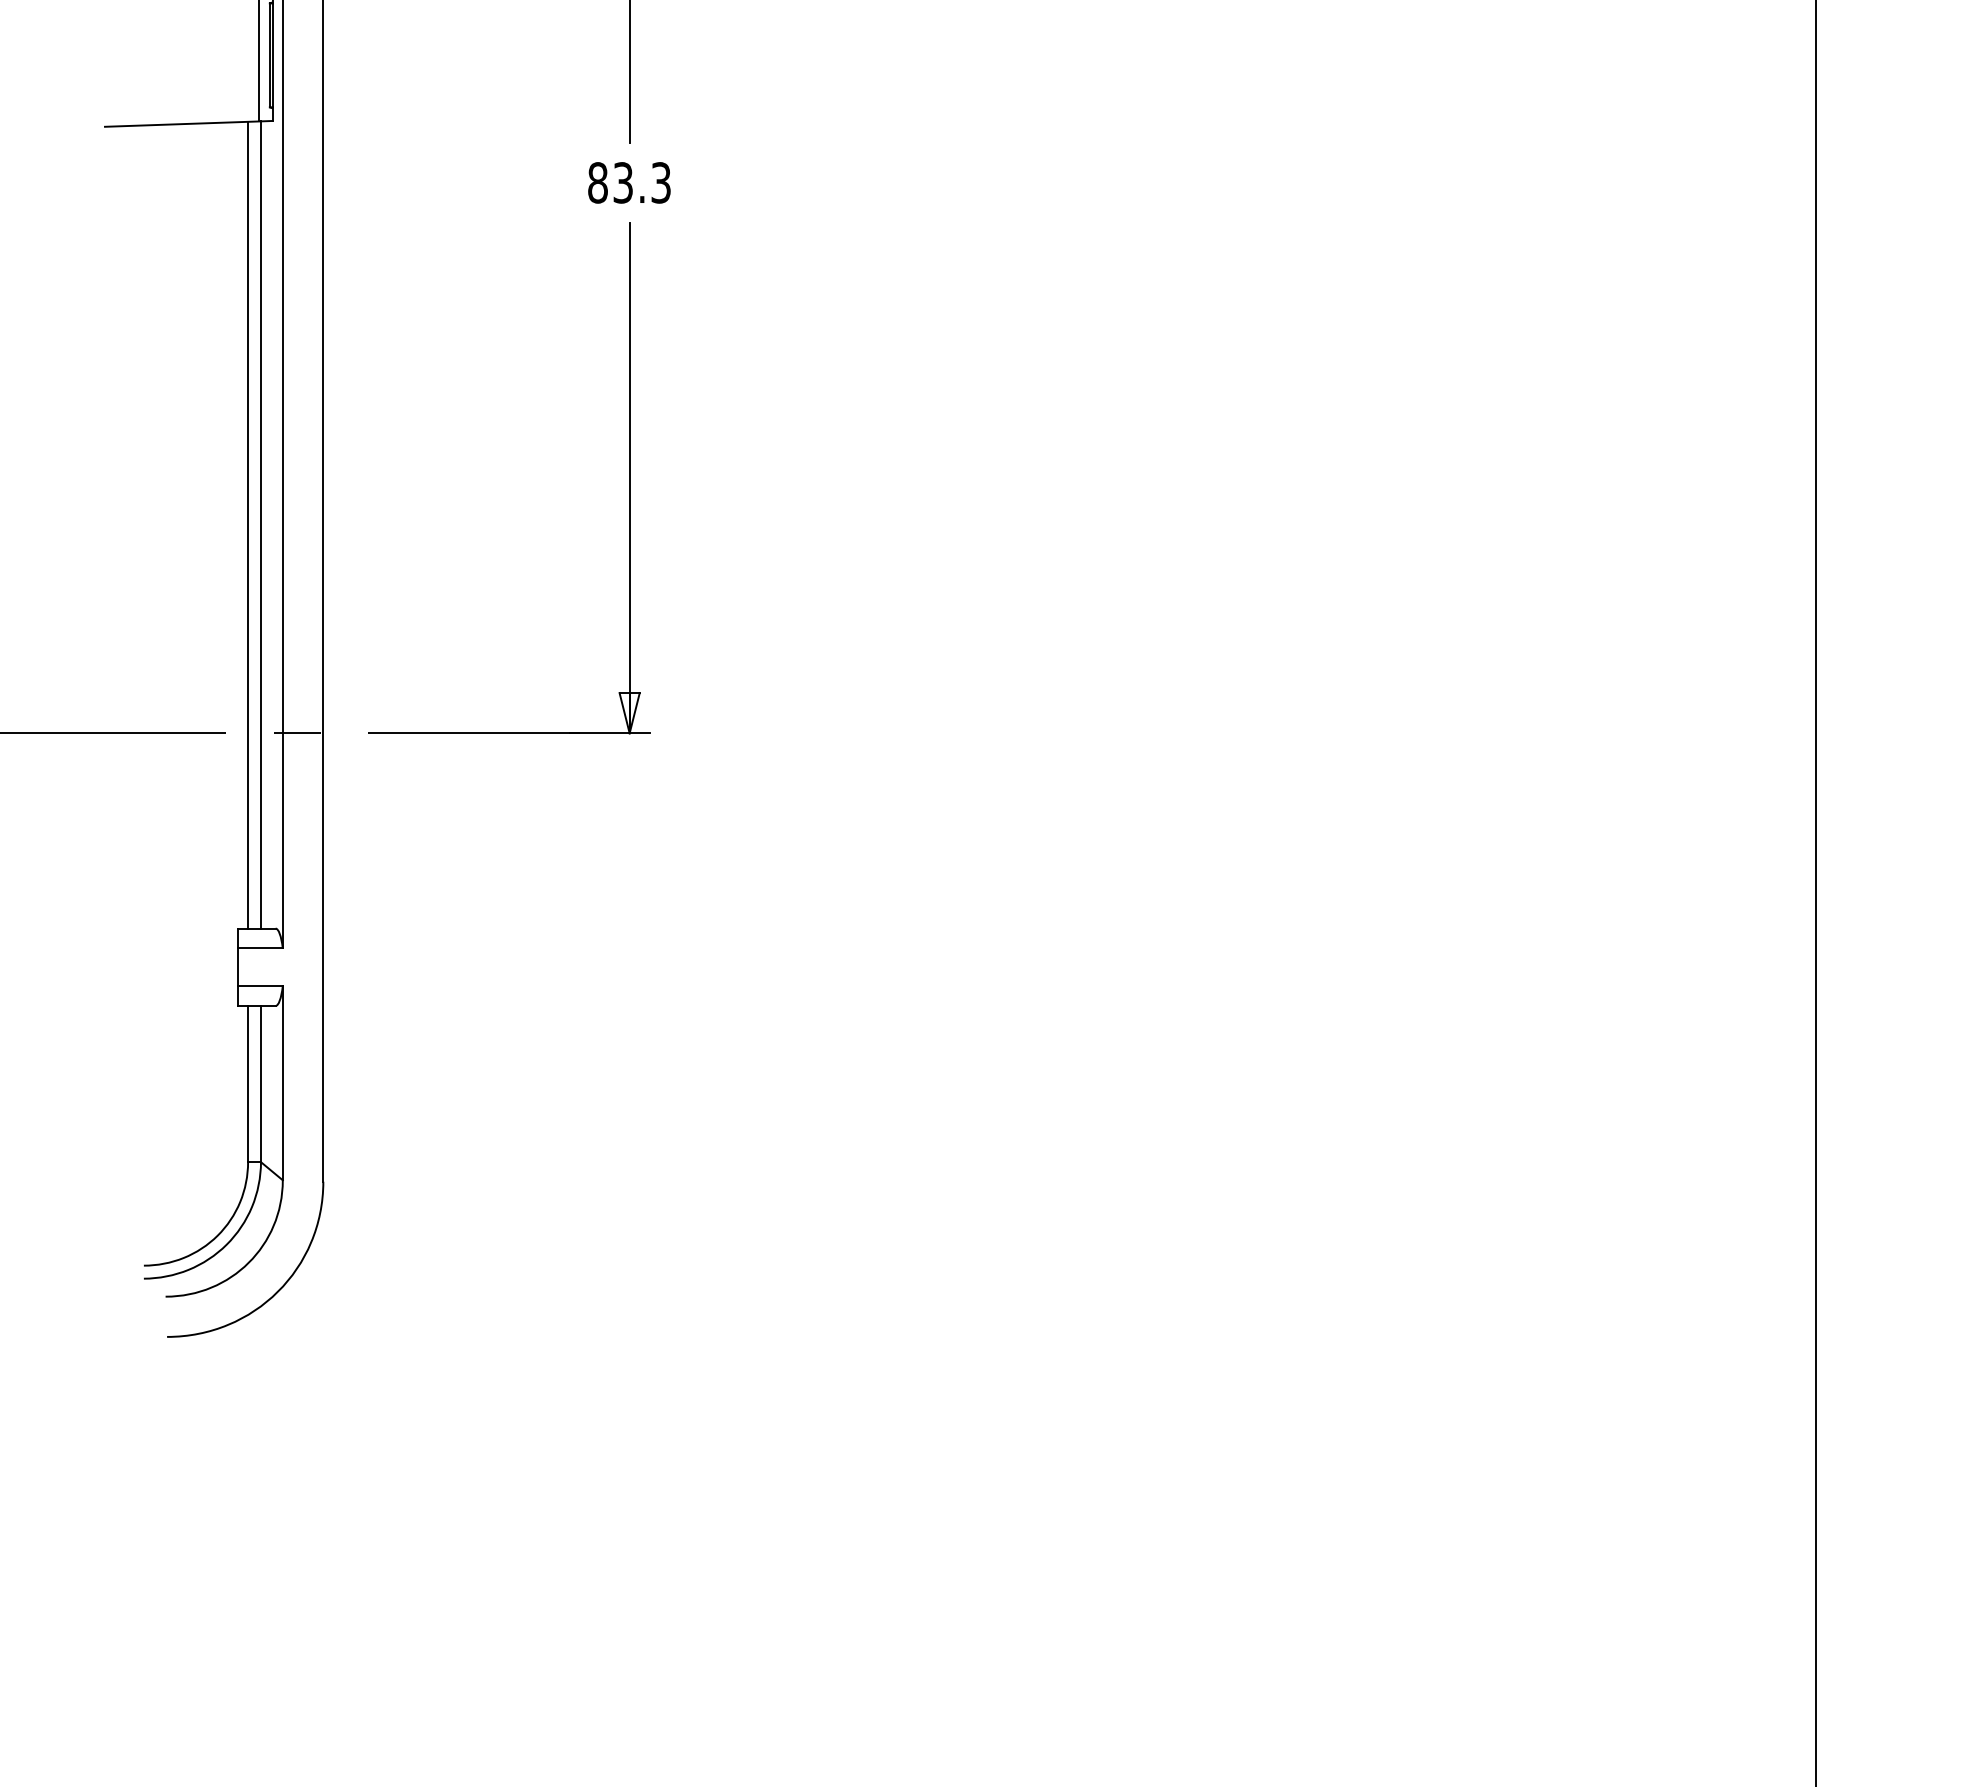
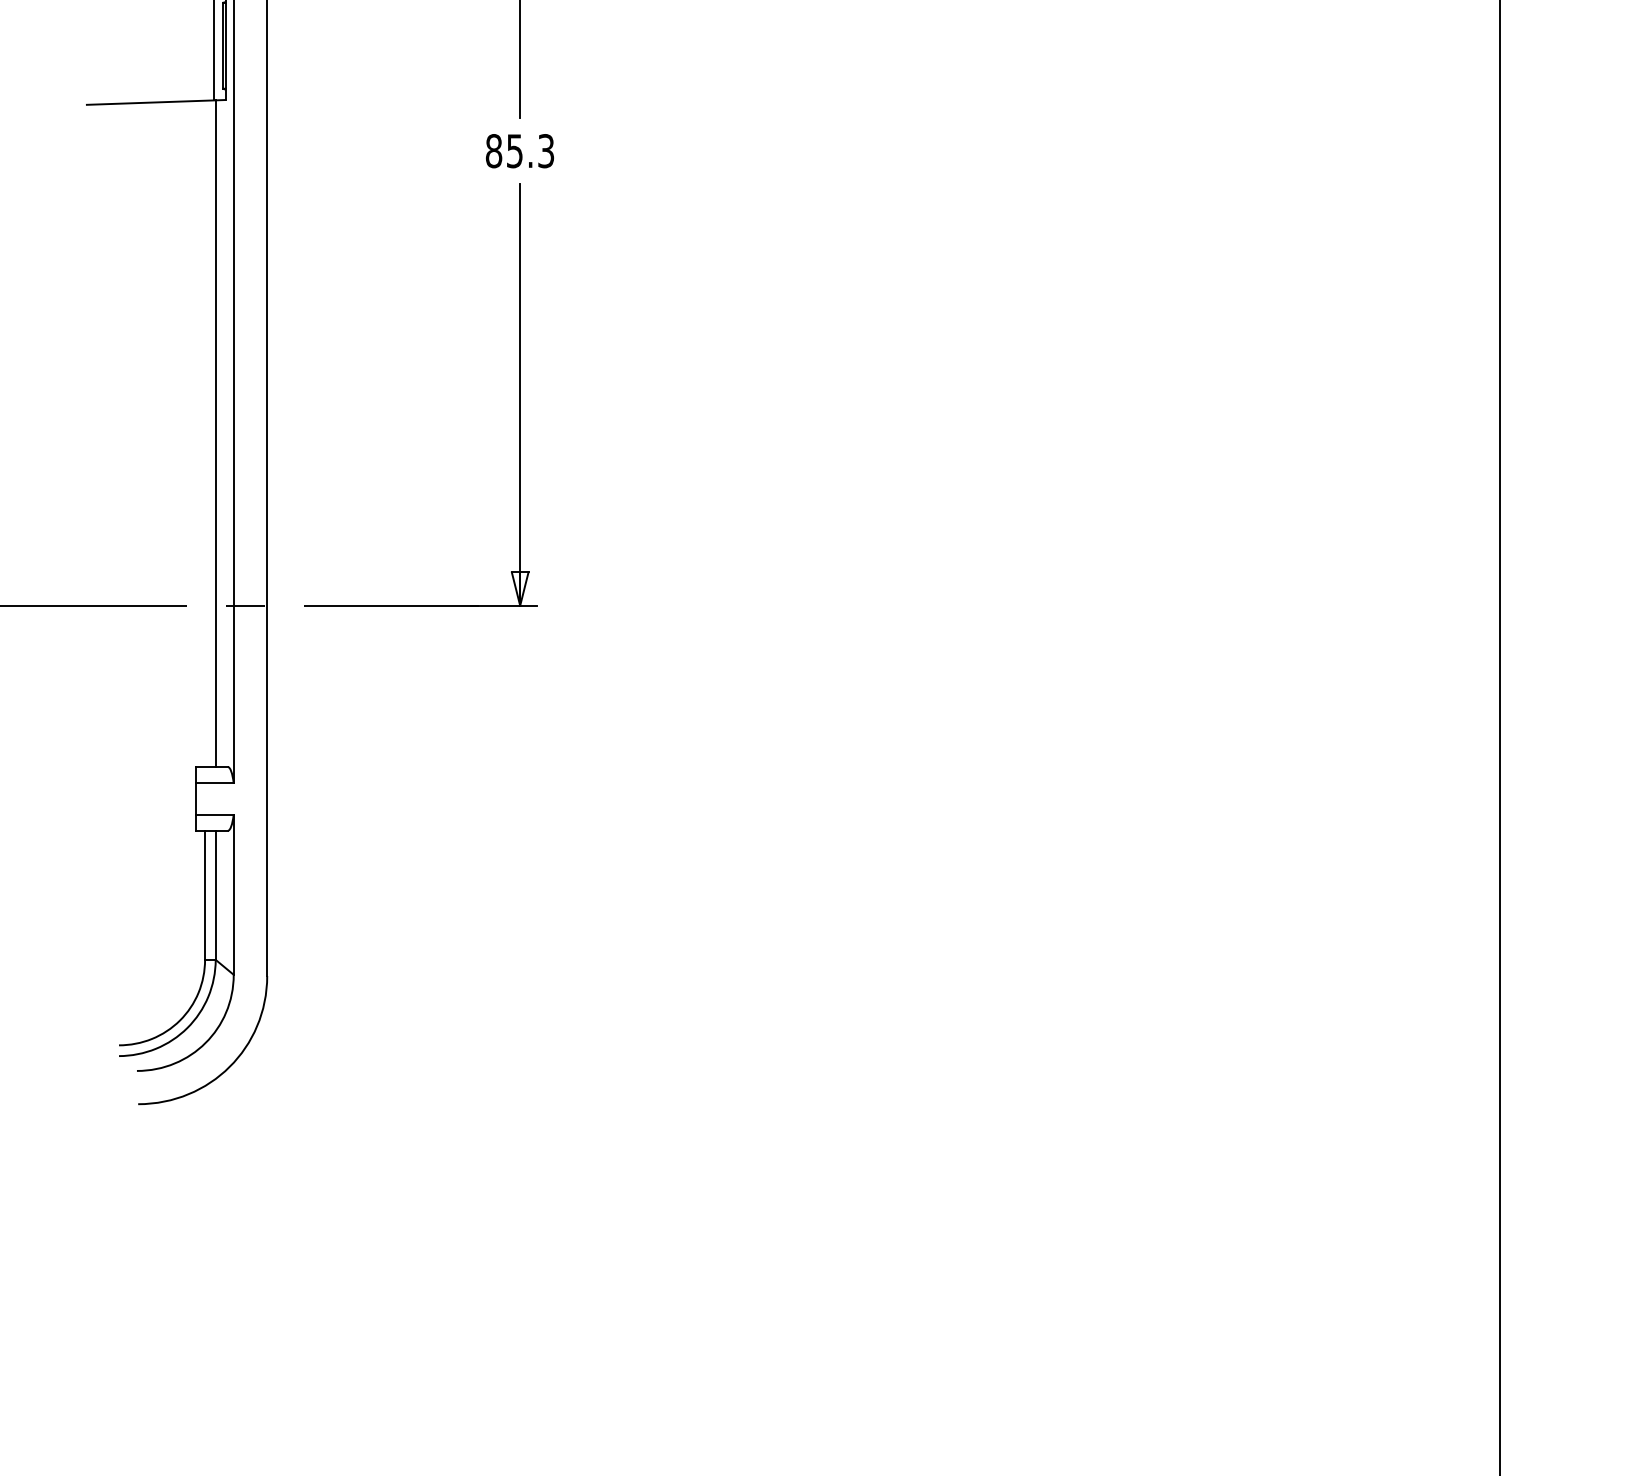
text: (622, 182) -> (514, 150), 83.3 -> 85.3
line: (248, 524) -> (205, 433), removed

